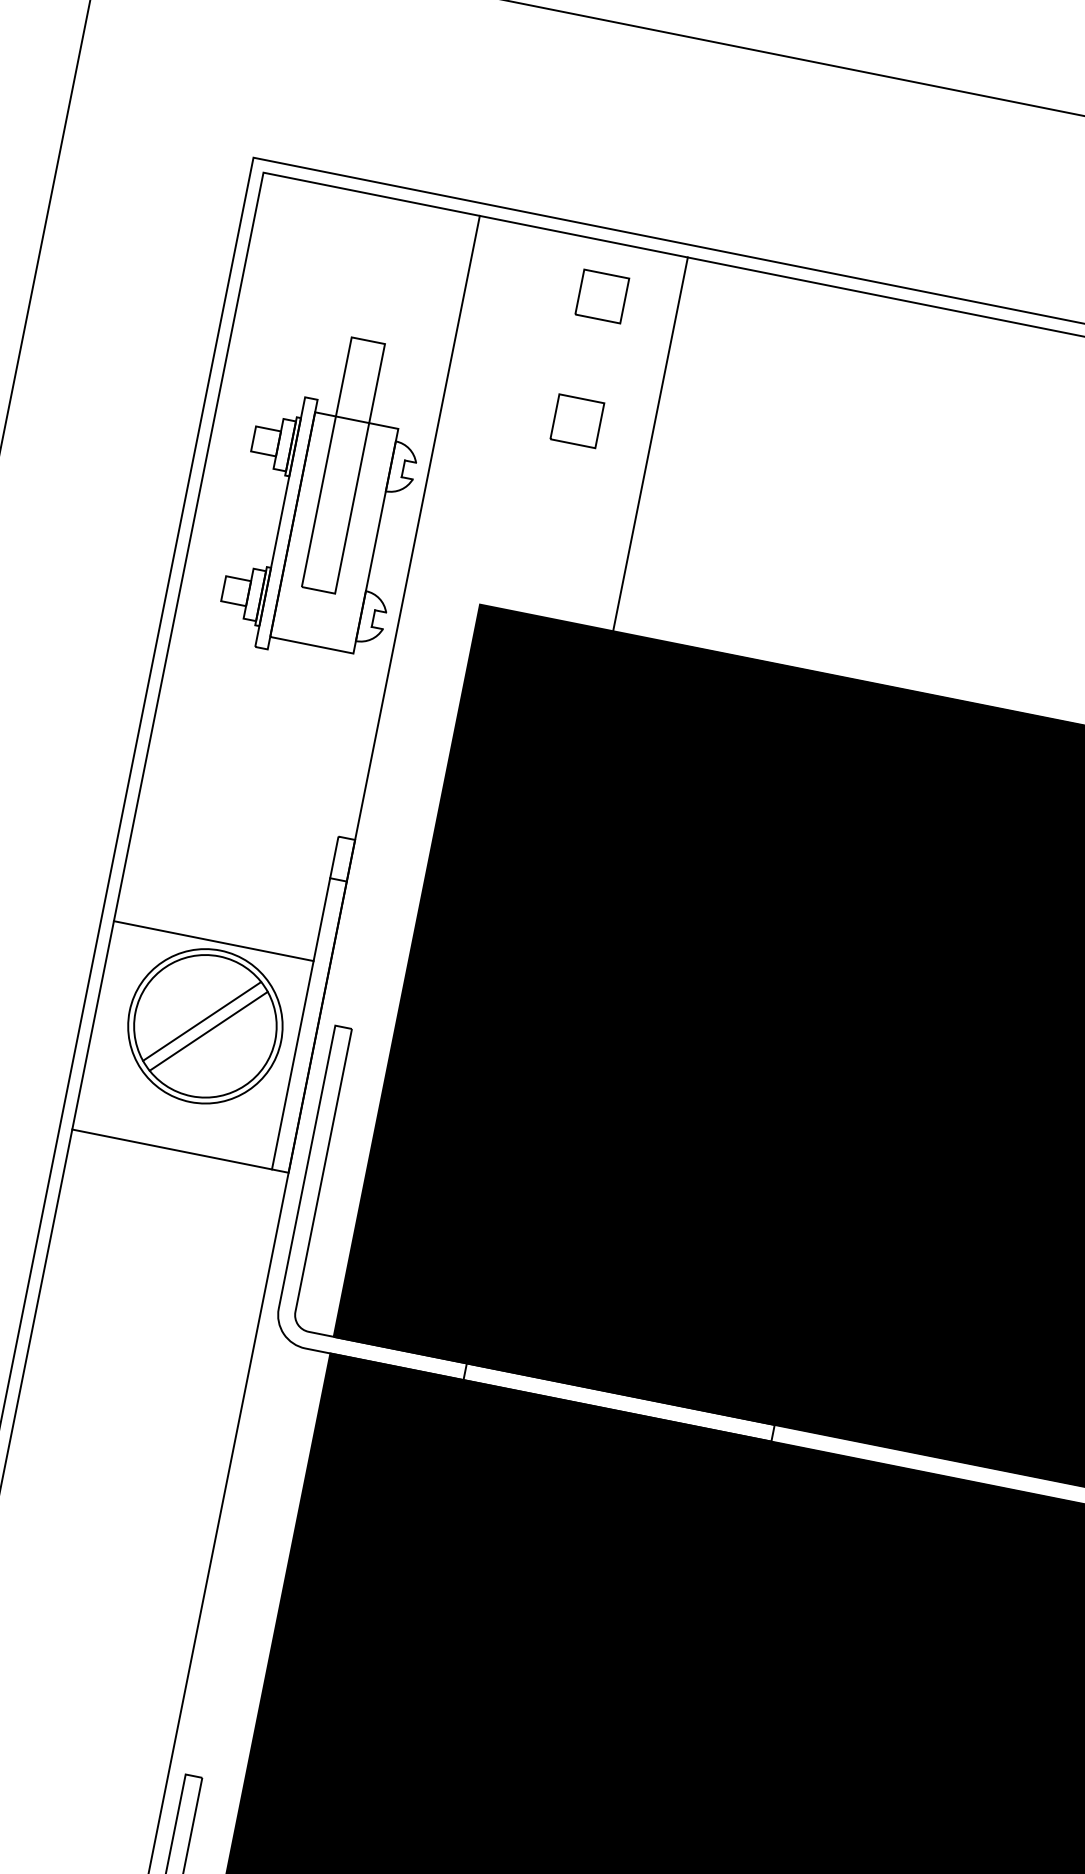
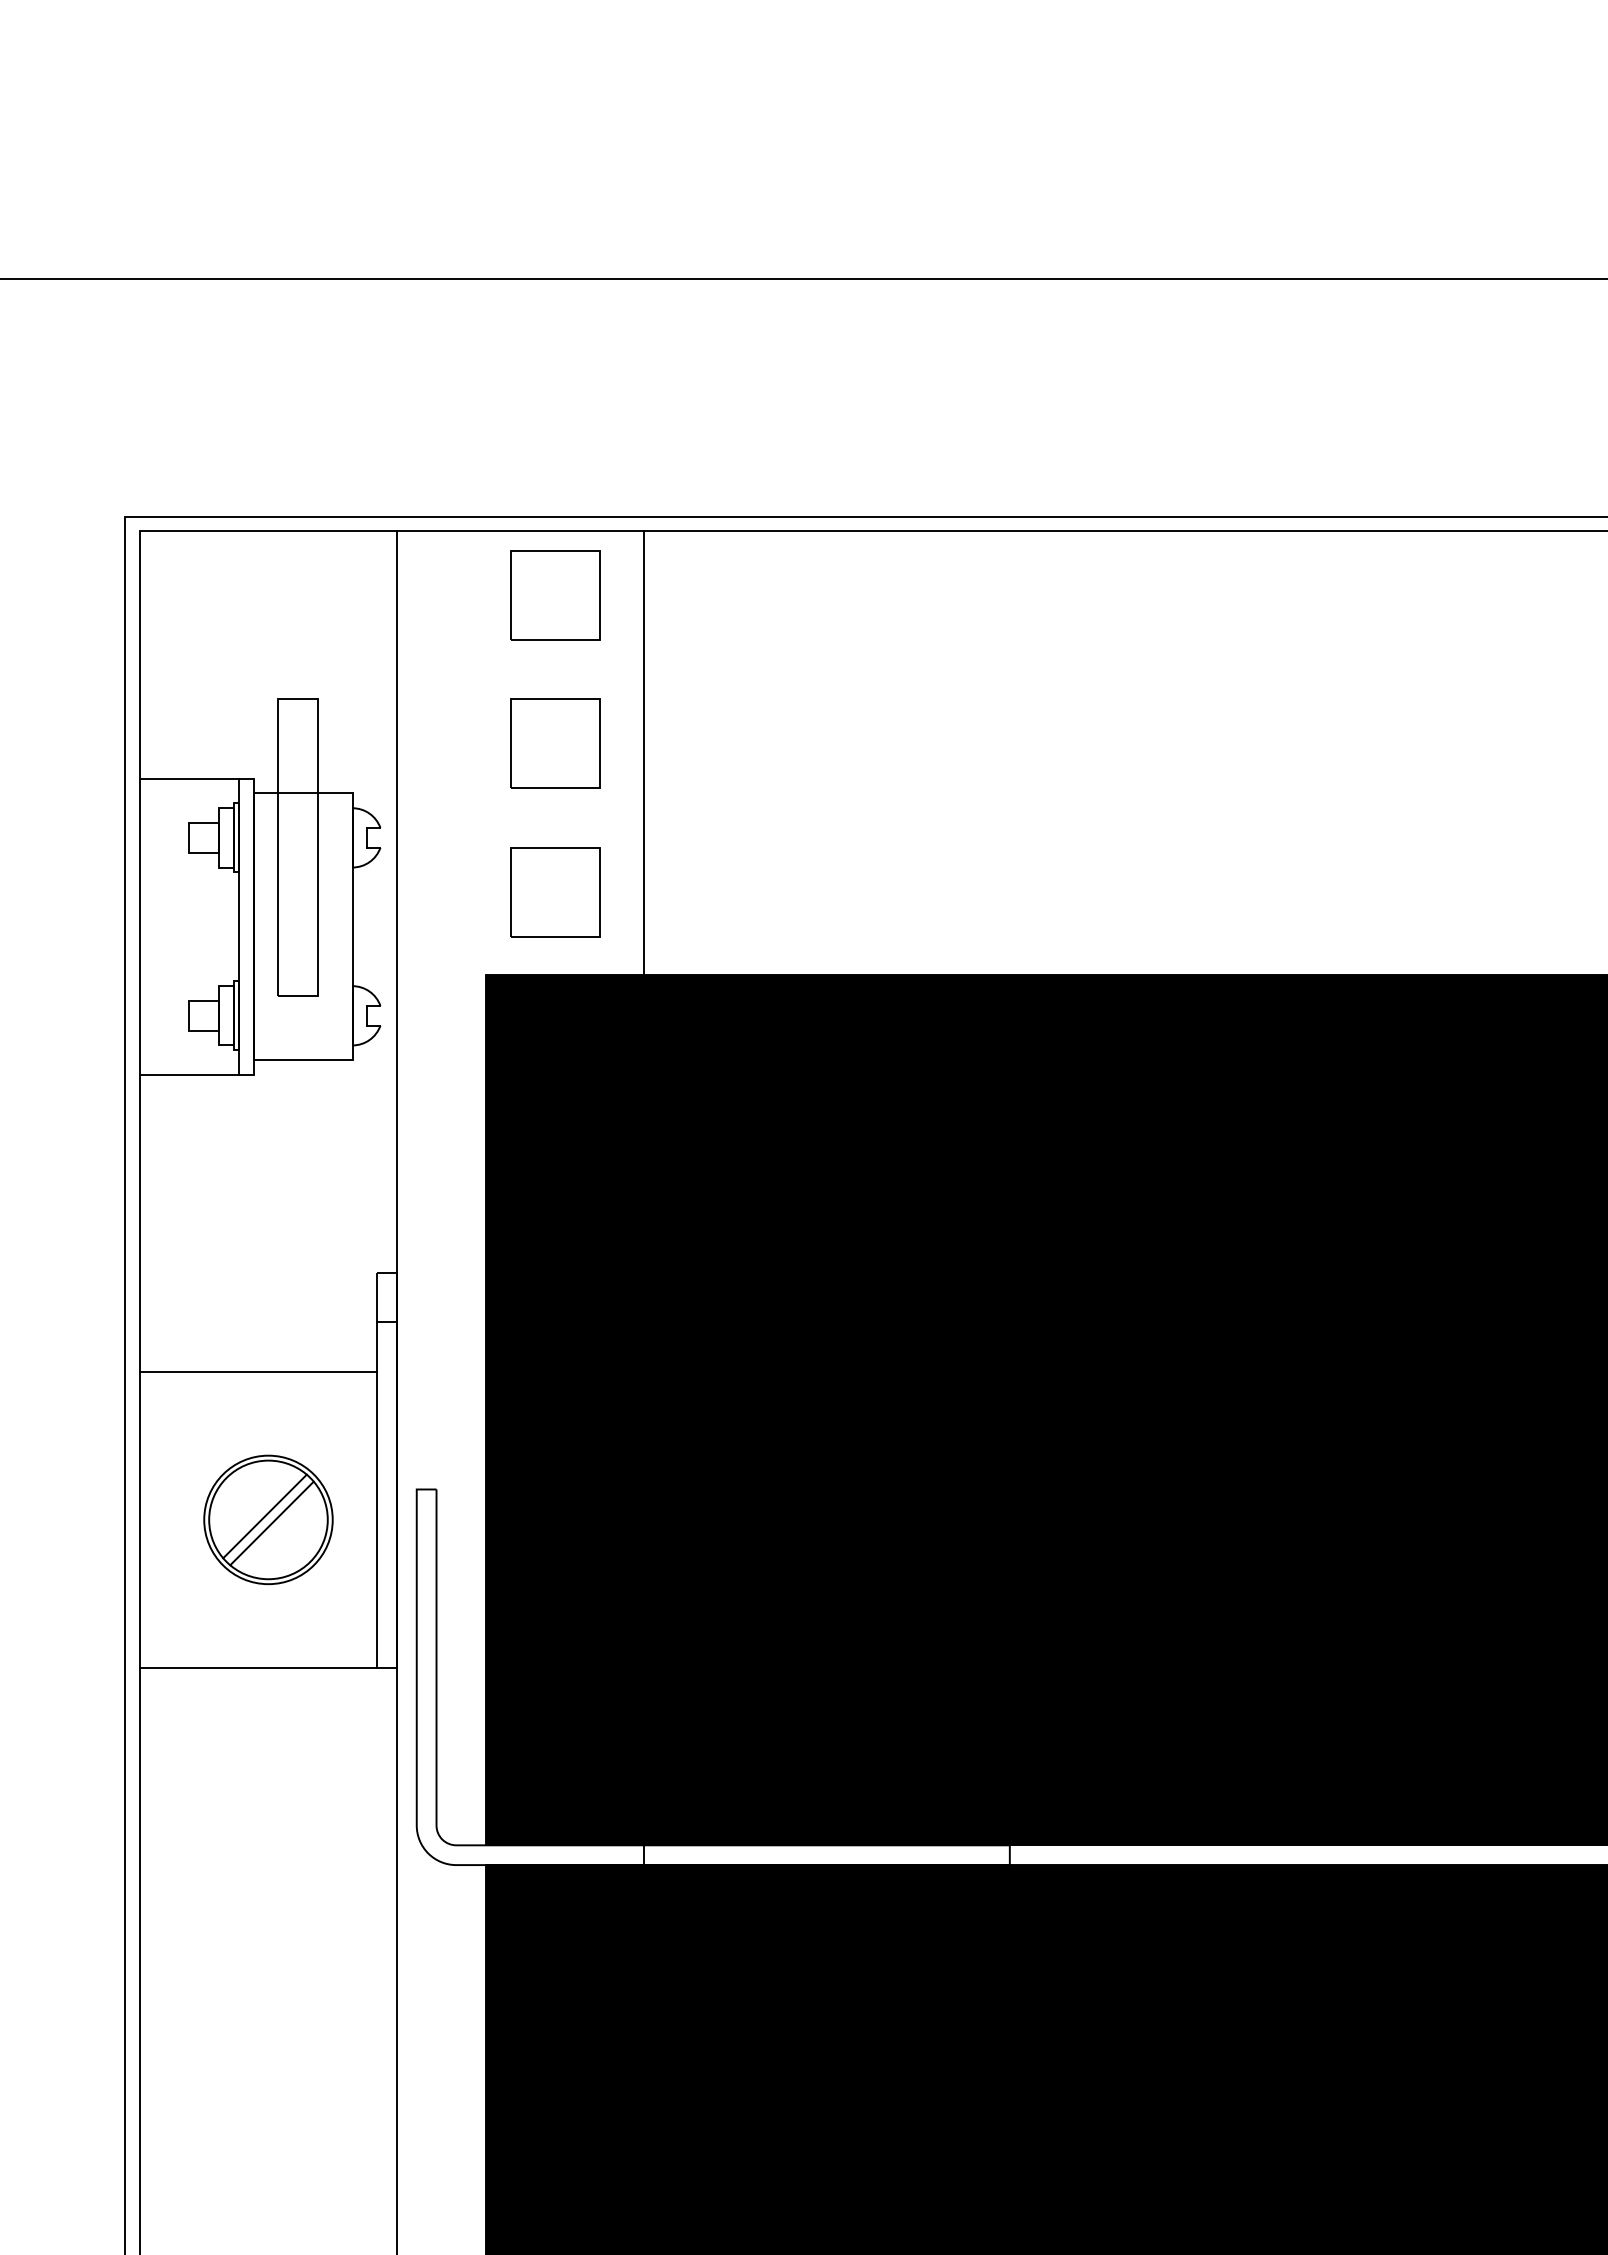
part: (602, 296) -> (555, 595), size x1.67
line: (262, 388) -> (188, 778), added
part: (577, 421) -> (555, 743), size x1.67
part: (552, 546) -> (555, 892), added
line: (212, 638) -> (188, 1075), added
line: (213, 940) -> (258, 1371), moved
part: (205, 1025) -> (268, 1519), size x0.71

